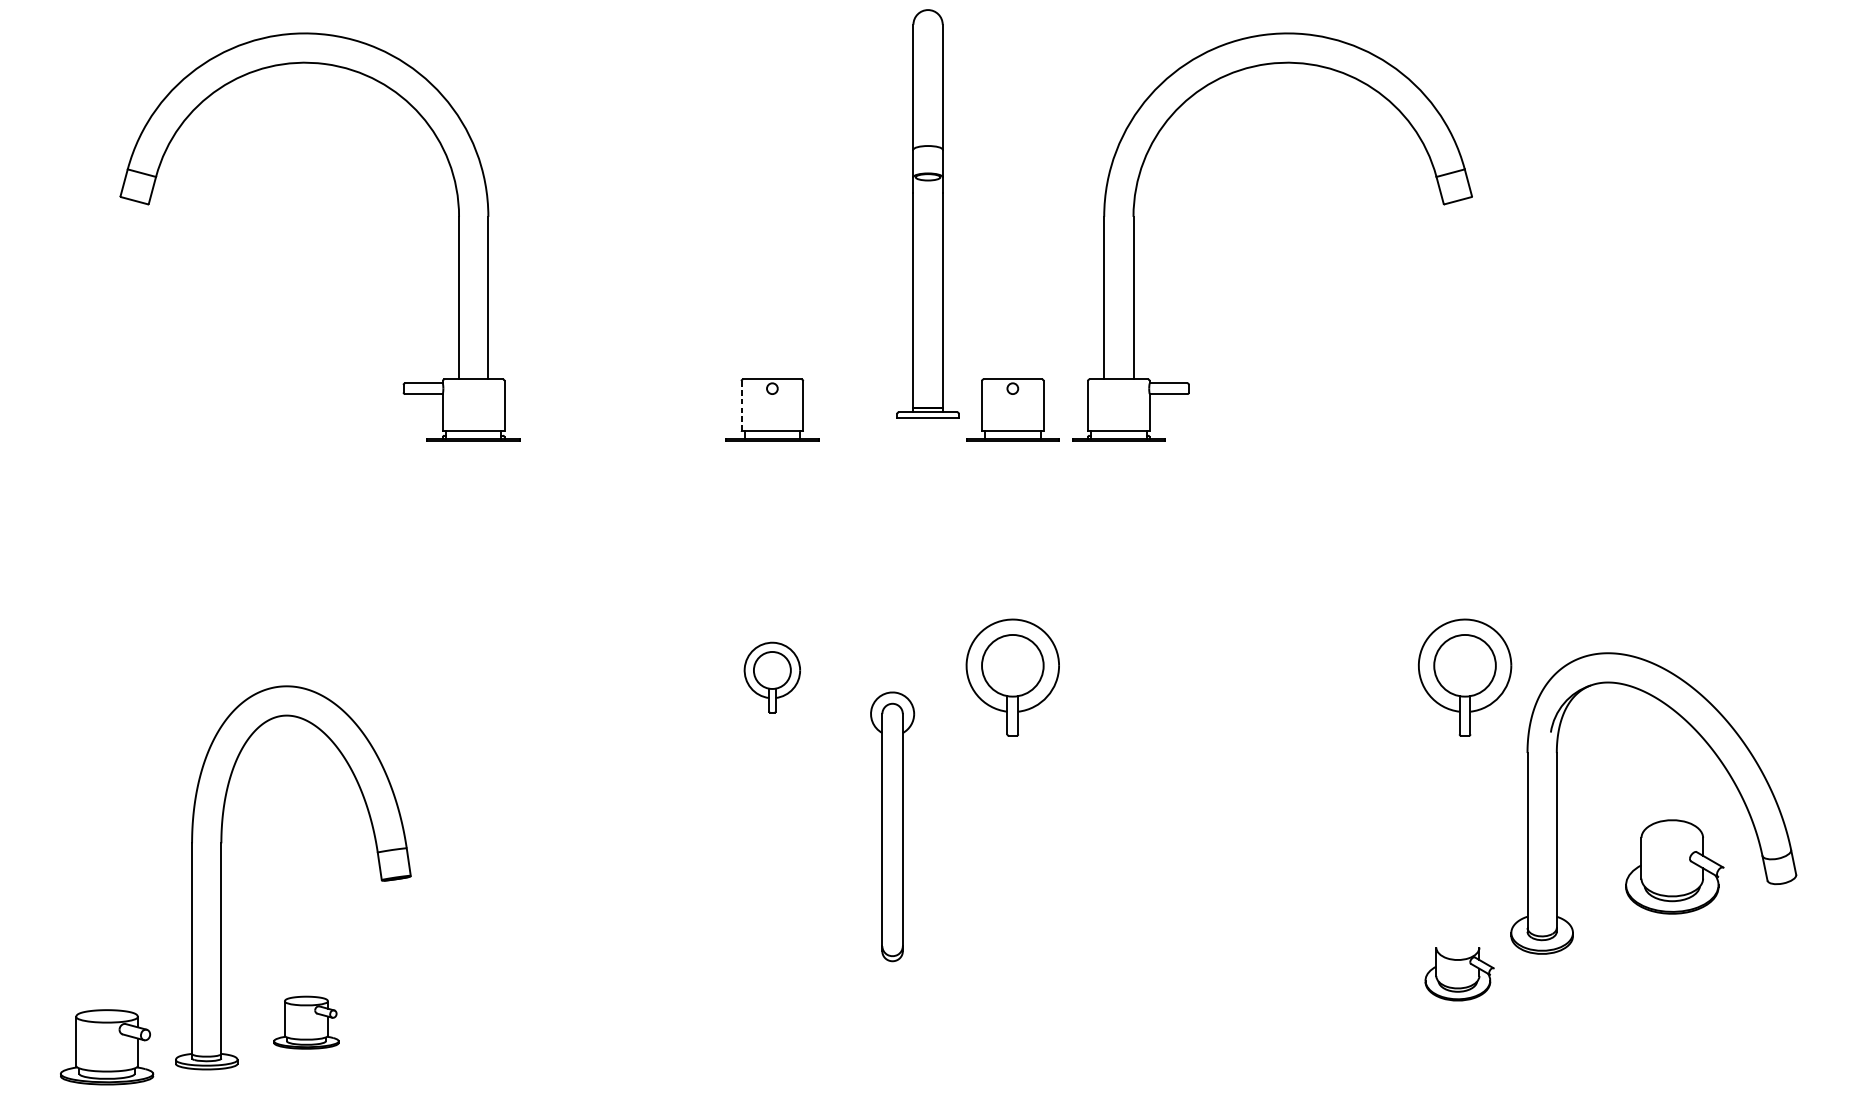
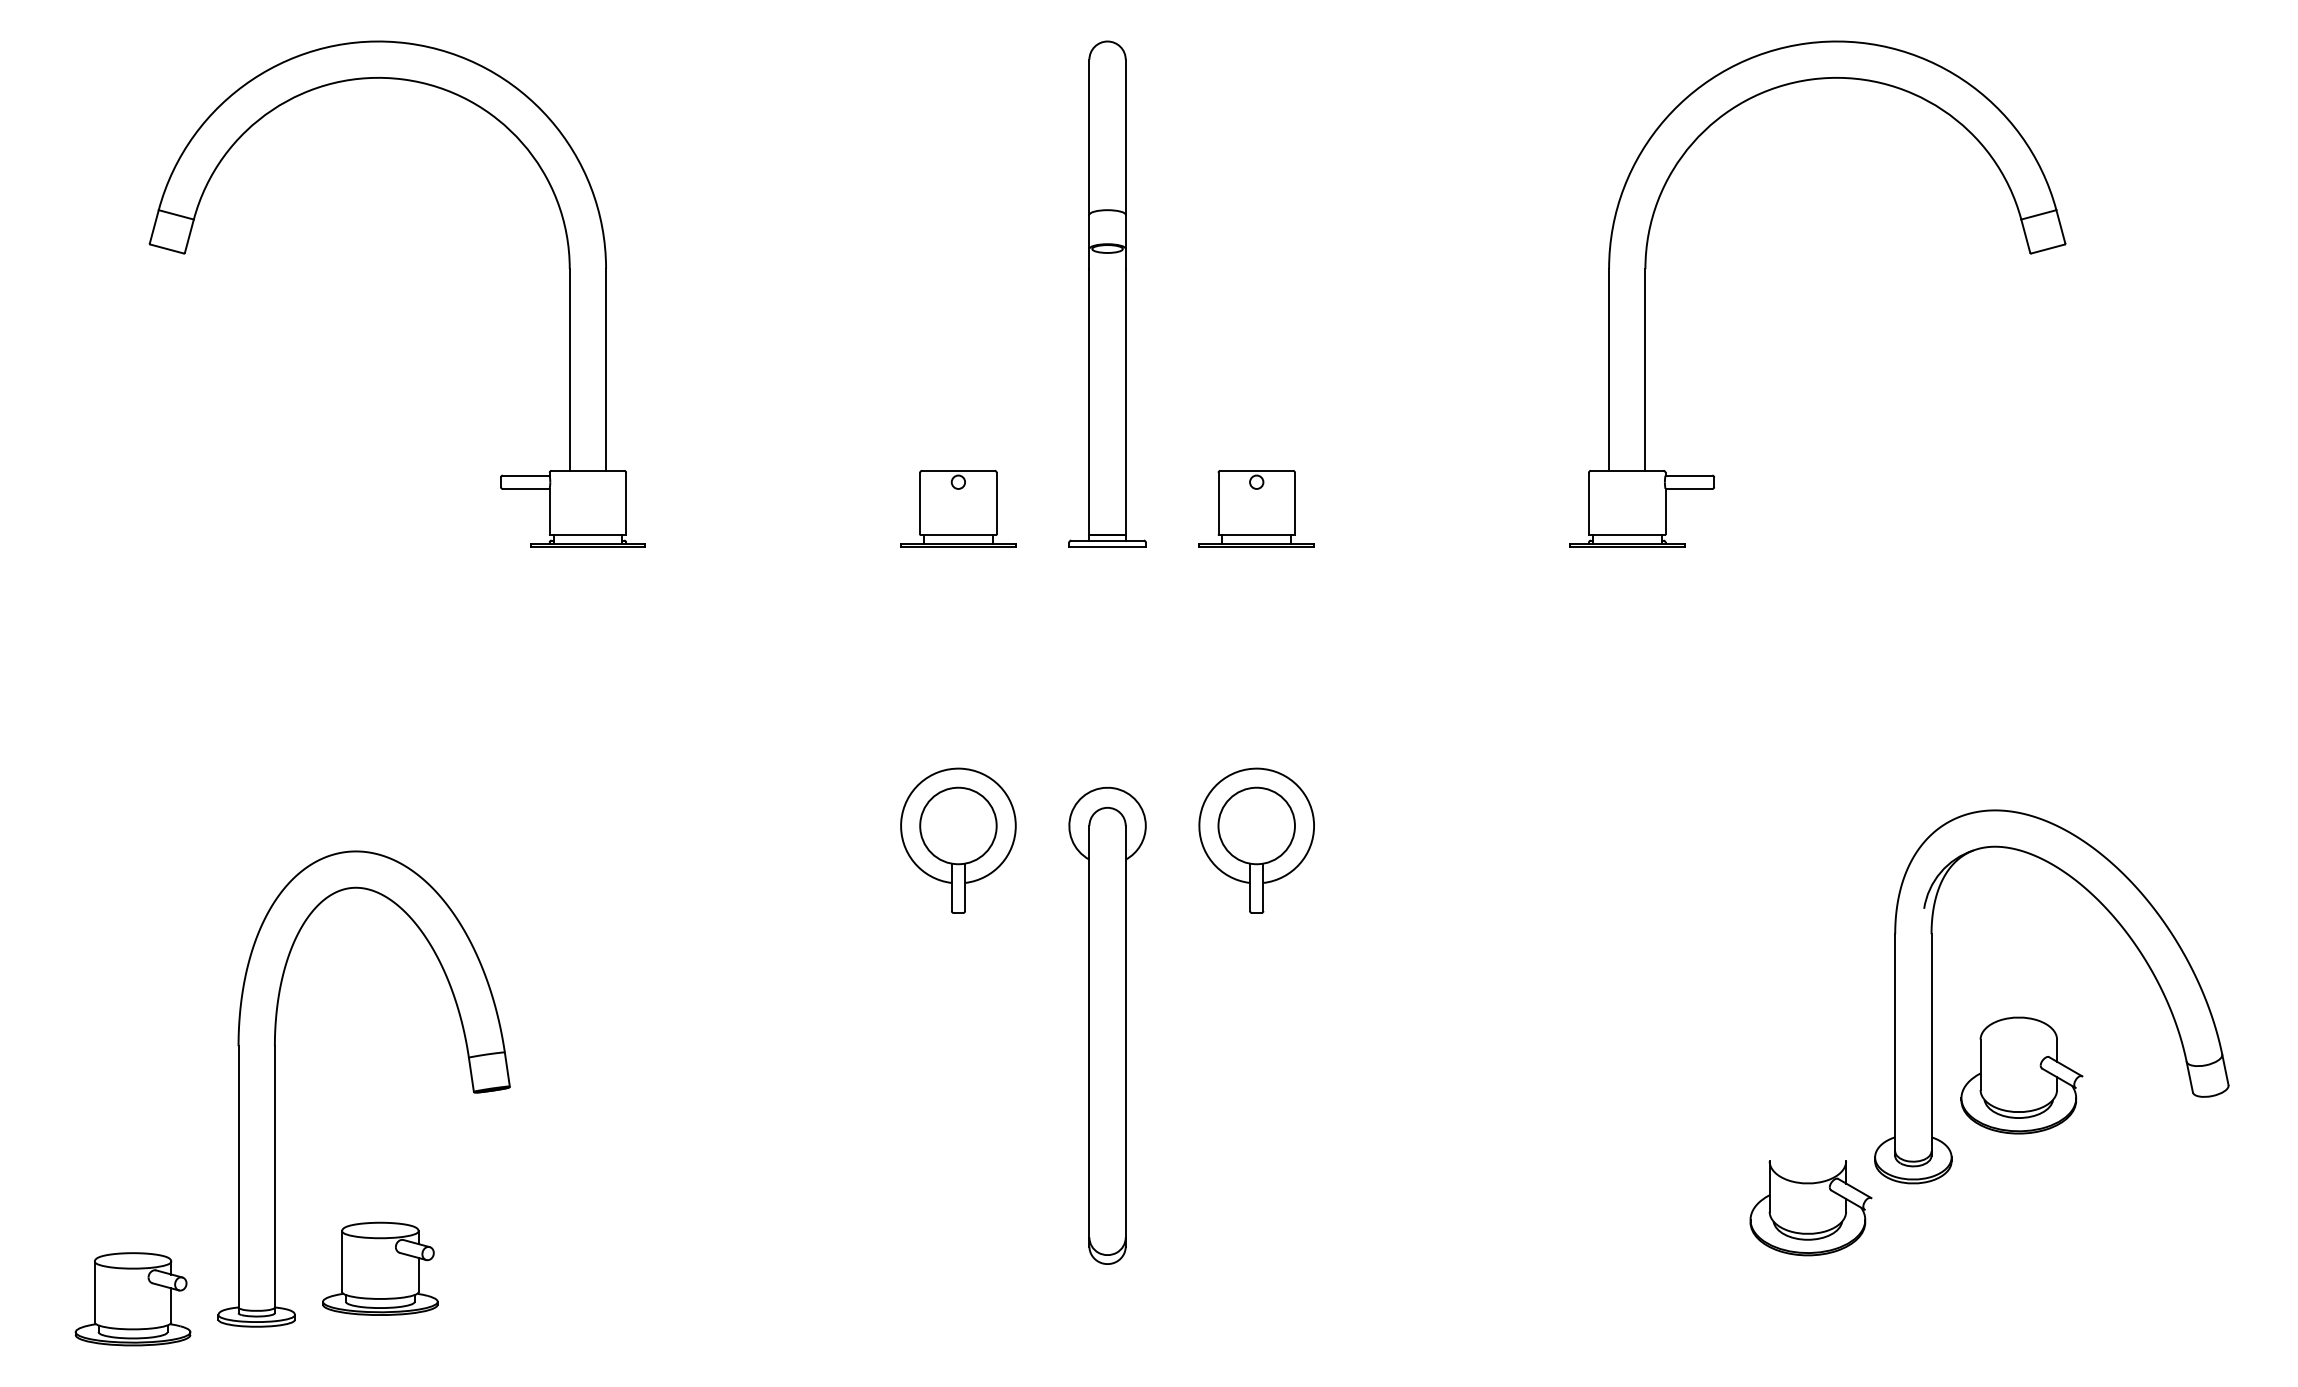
part: (928, 213) -> (1107, 293), moved
part: (1133, 236) -> (1645, 293), moved
line: (741, 405) -> (920, 503), dashed -> solid
part: (772, 677) -> (958, 840), size x1.67
part: (1464, 677) -> (1817, 840), removed
part: (892, 826) -> (1107, 1025), size x1.43
part: (1674, 866) -> (2021, 1075), moved
part: (1459, 974) -> (1810, 1208), size x1.43
part: (306, 1022) -> (380, 1268), size x1.43

